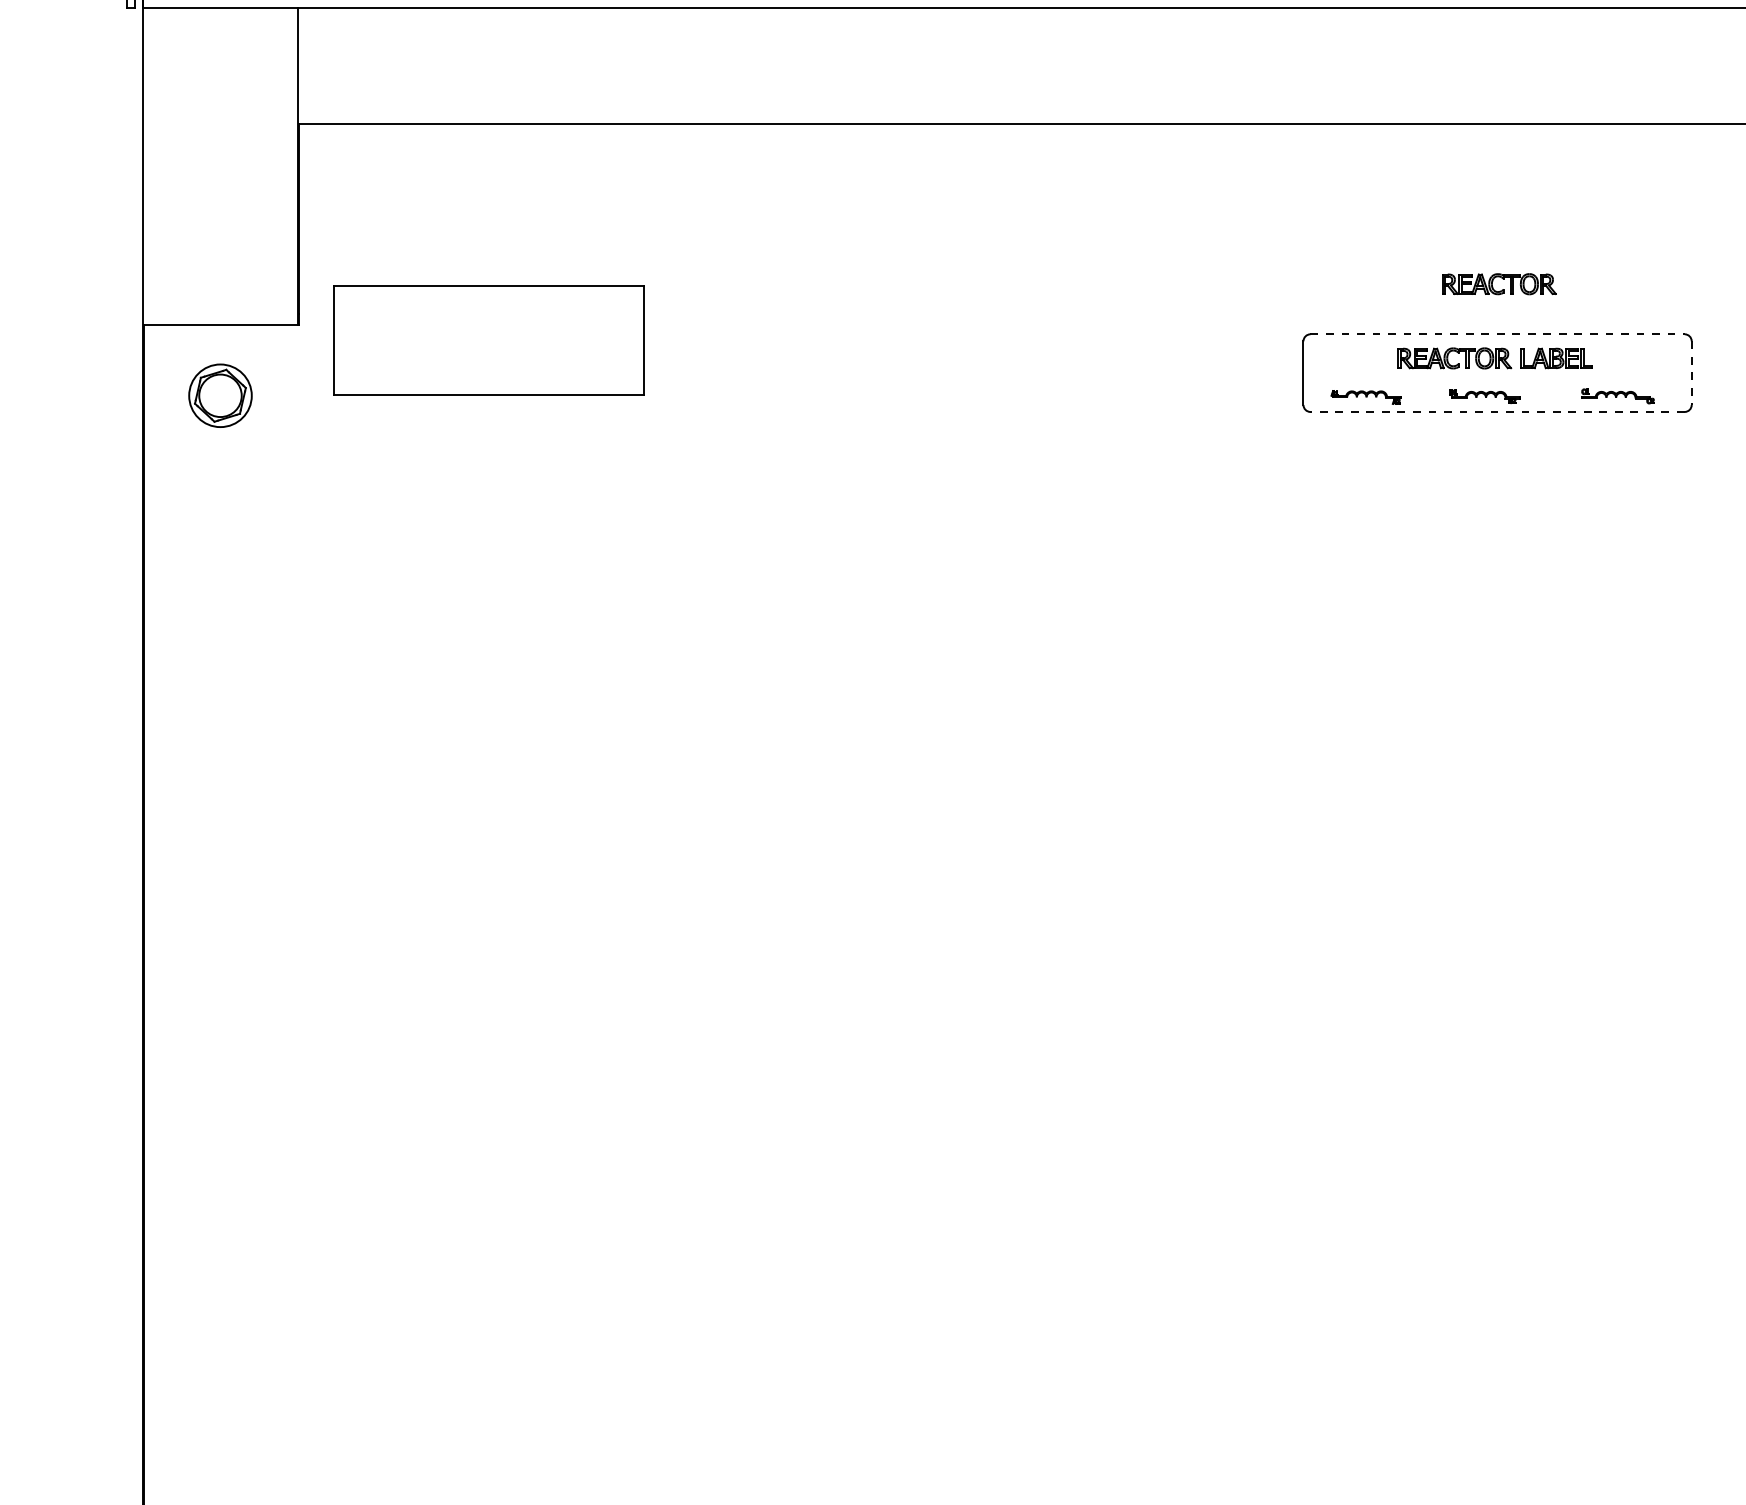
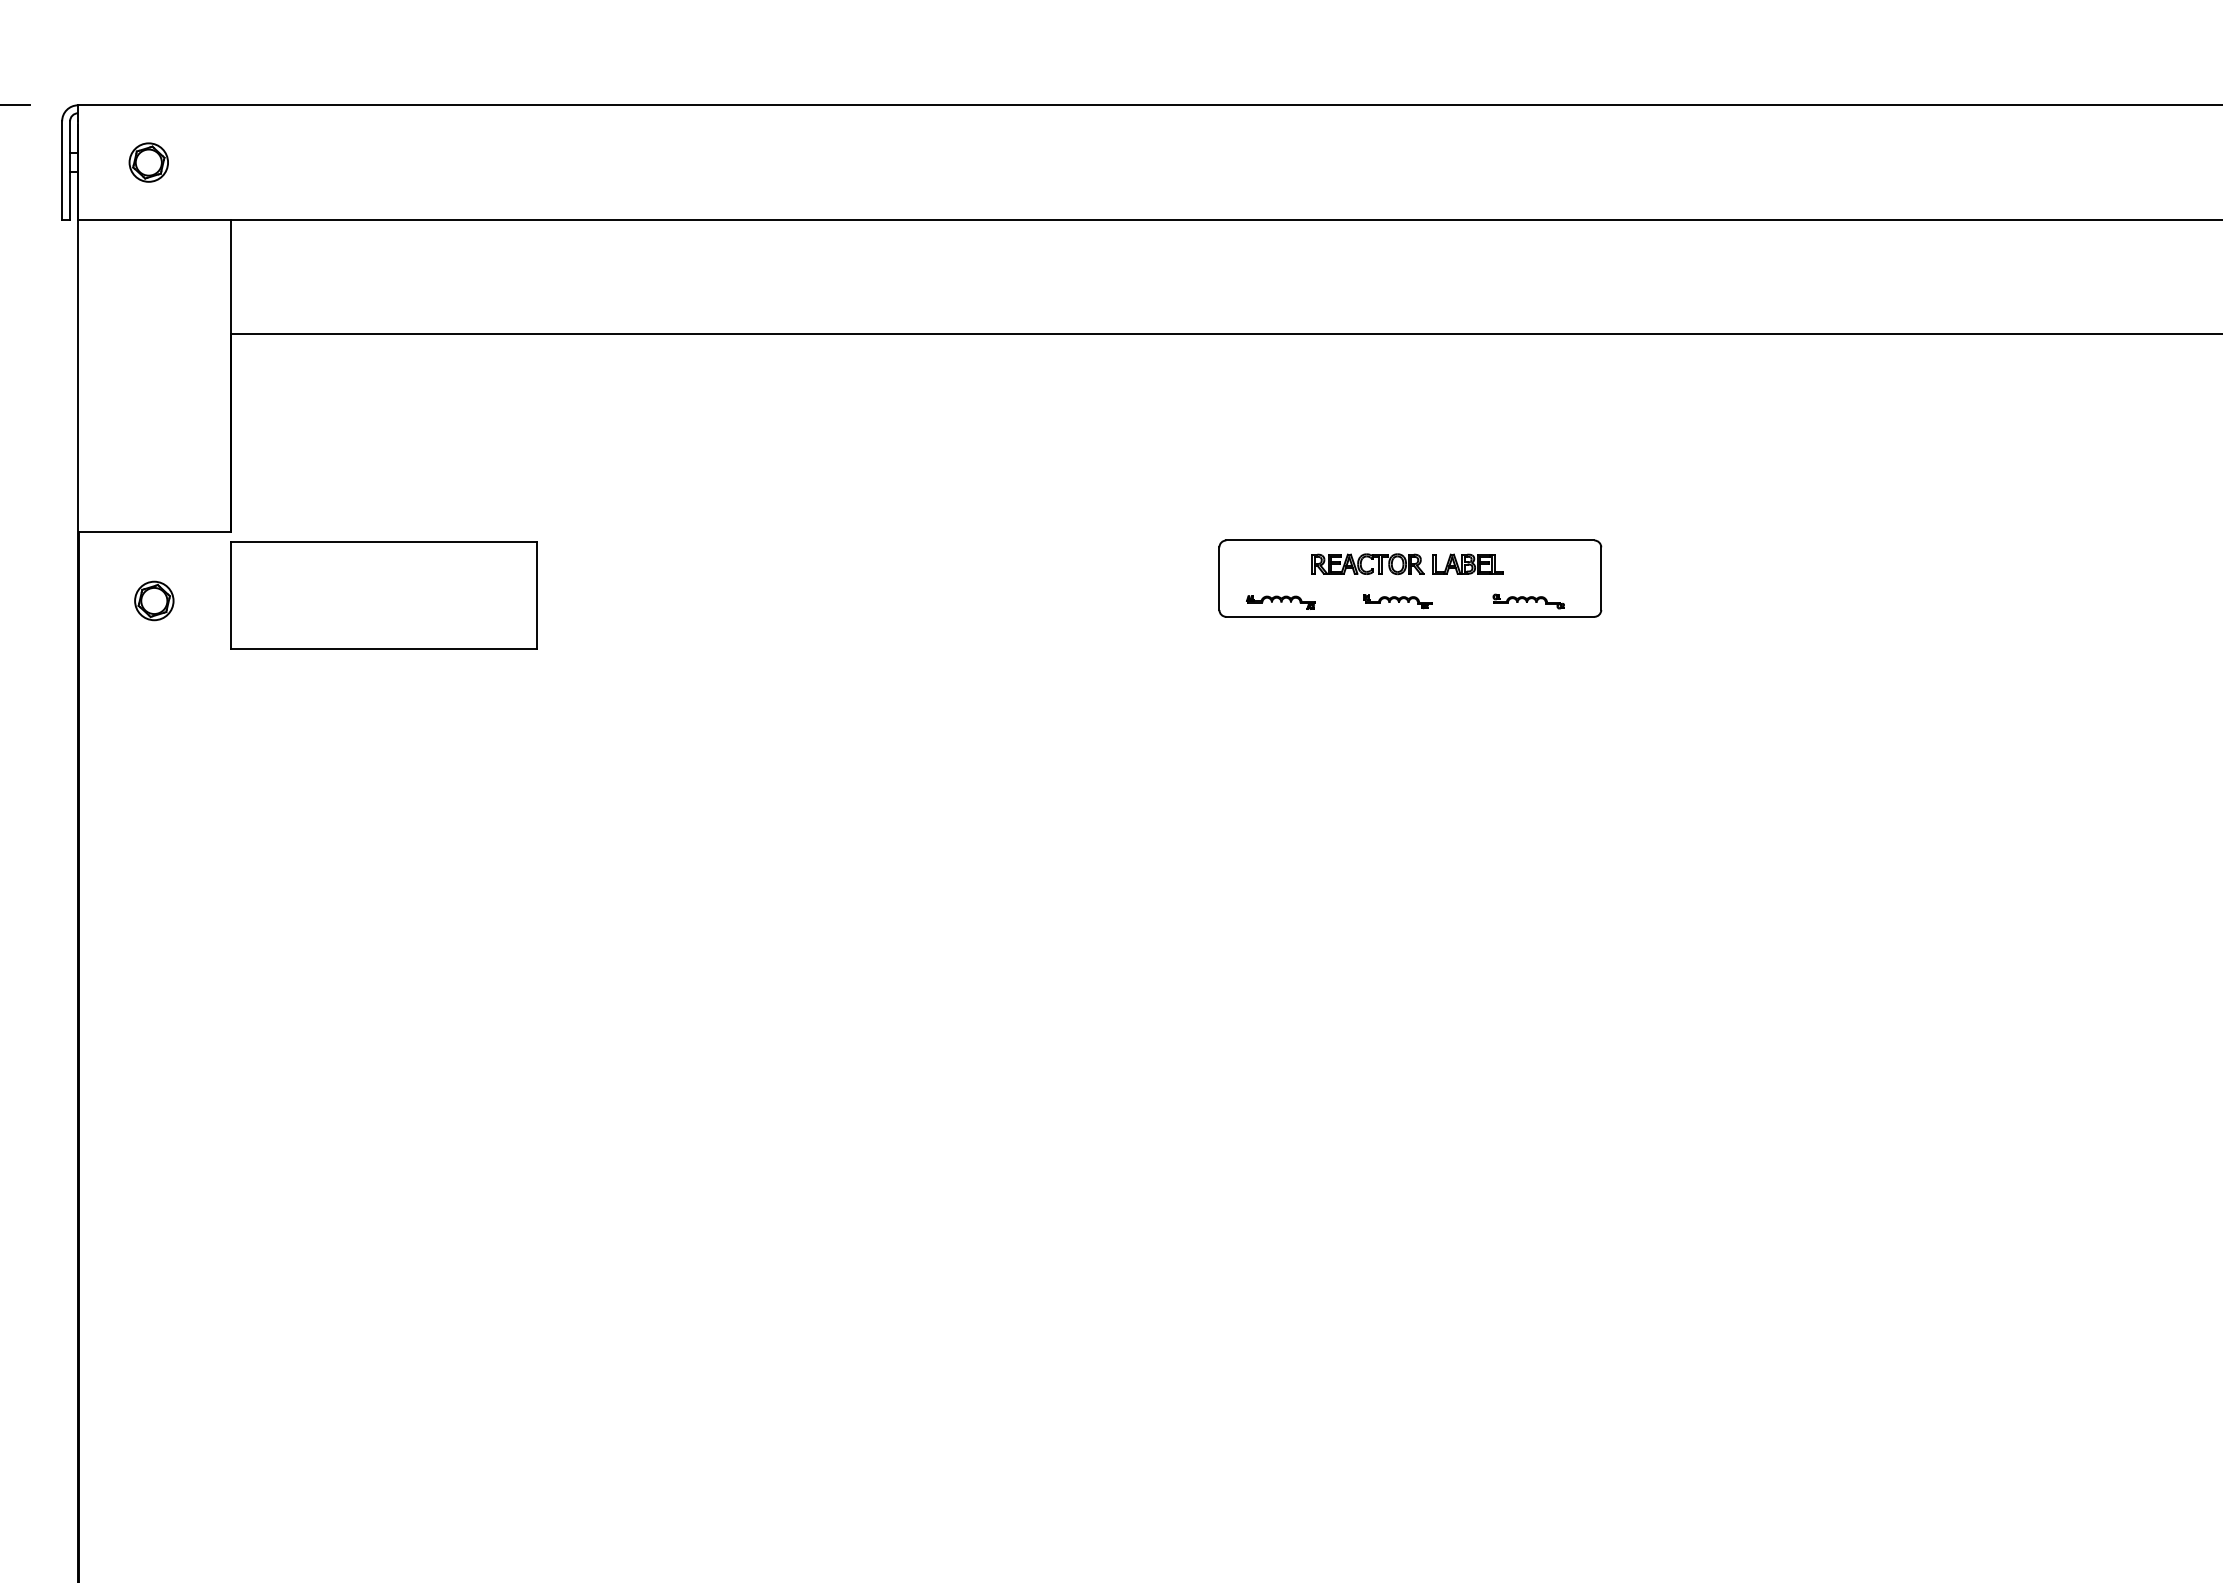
part: (1498, 283) -> (1411, 490), removed
line: (1497, 334) -> (1410, 540), dashed -> solid
part: (488, 340) -> (383, 595), moved
line: (1691, 373) -> (1601, 579), dashed -> solid
part: (220, 395) -> (154, 600), size x0.62
line: (1496, 411) -> (1409, 616), dashed -> solid

